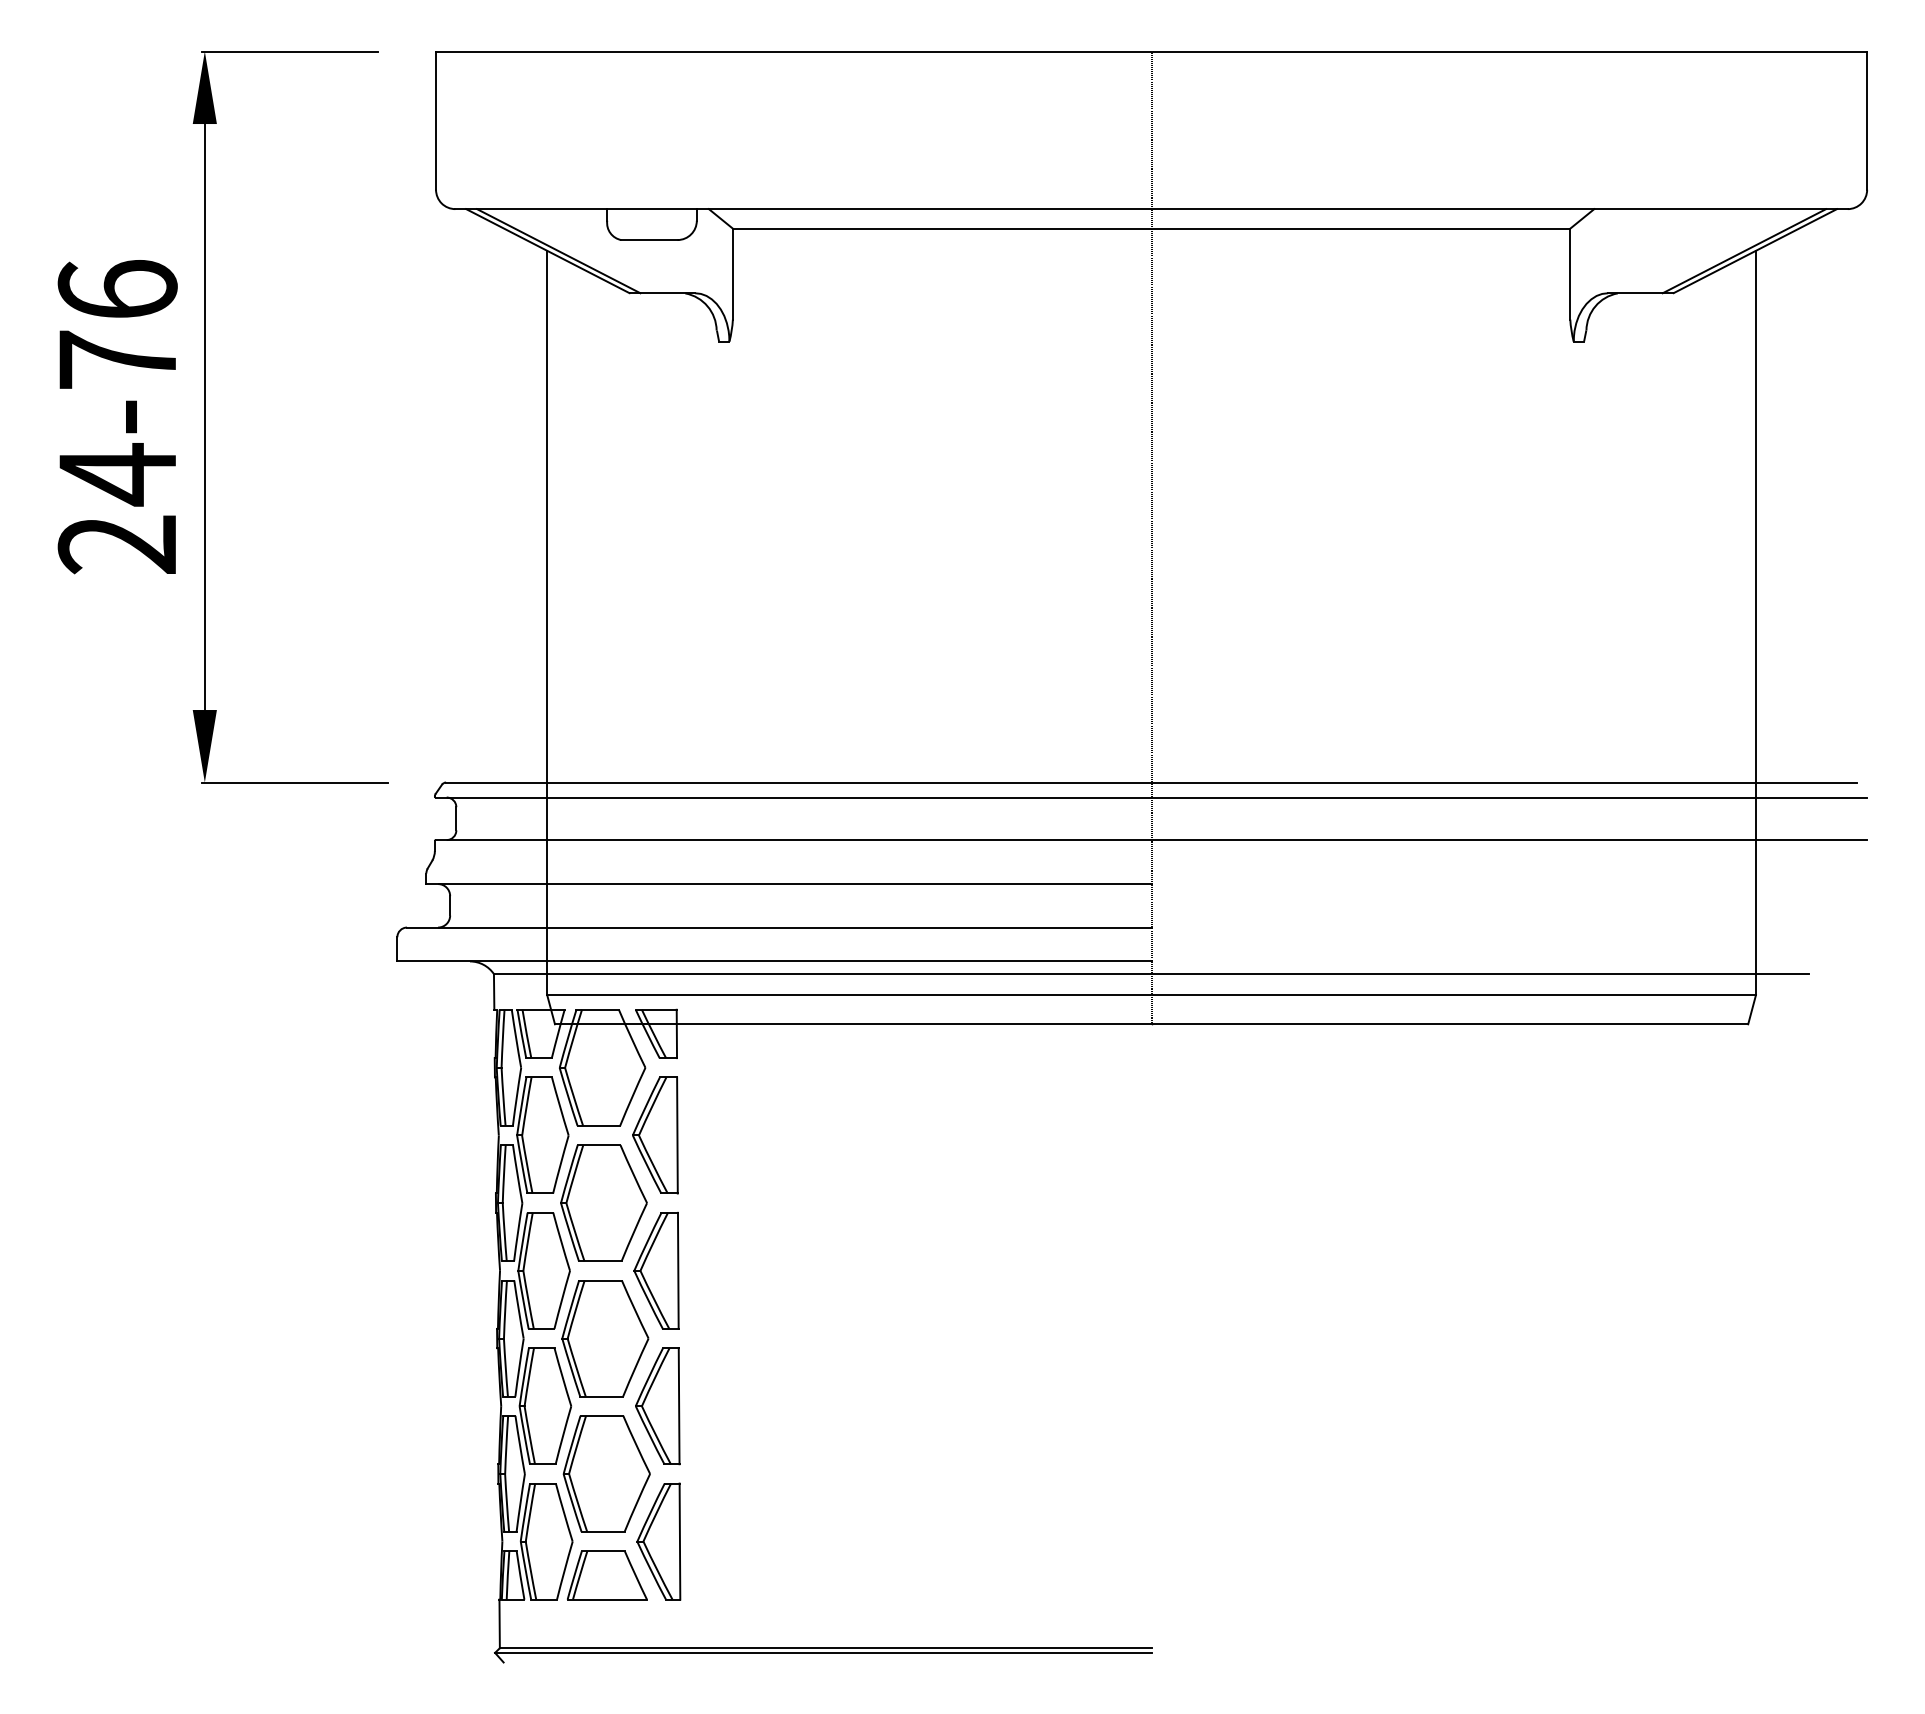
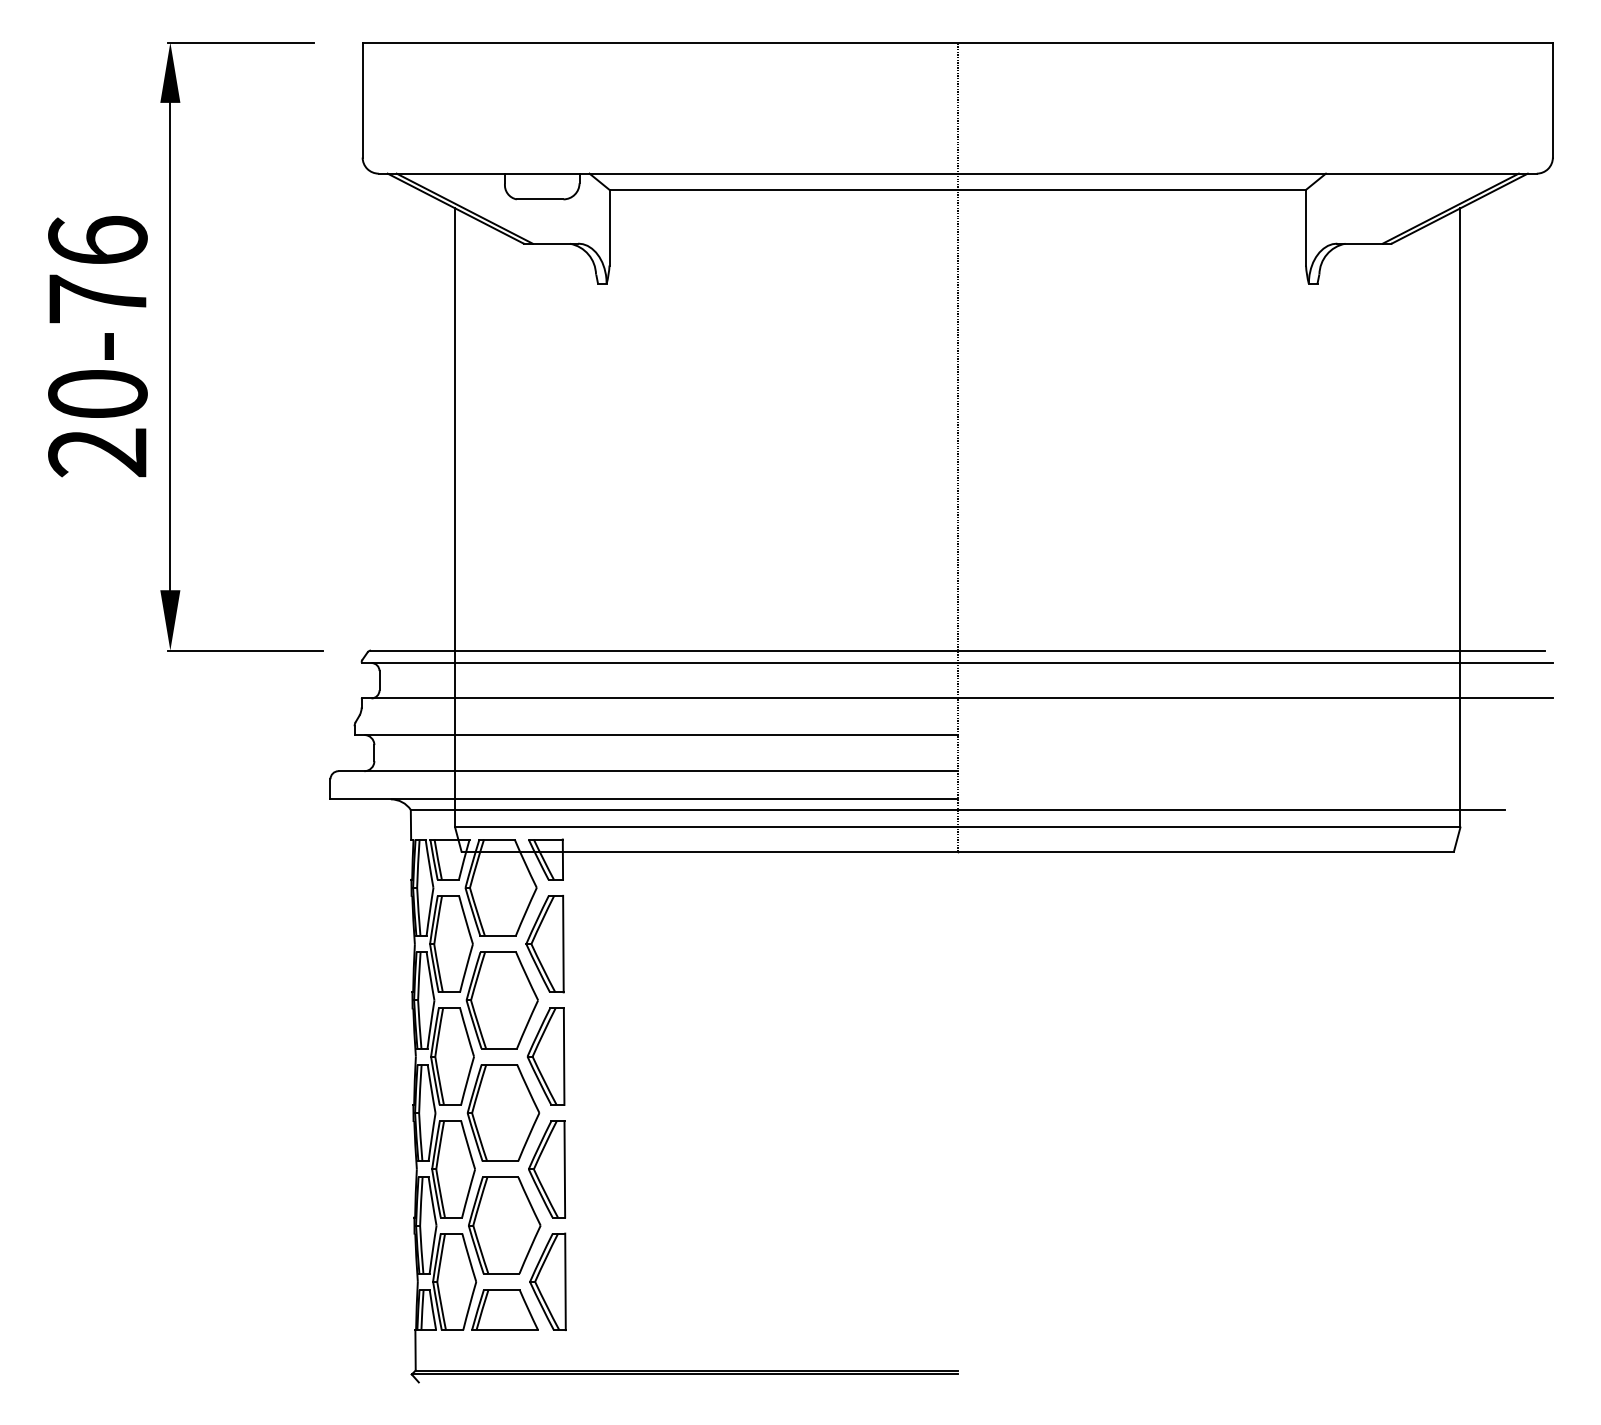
text: (117, 474) -> (97, 394), 24-76 -> 20-76

